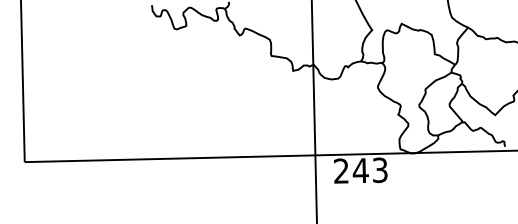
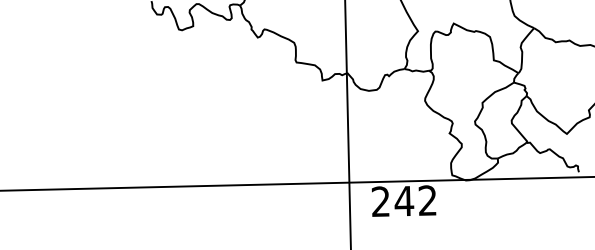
text: (379, 170) -> (426, 200), 243 -> 242

